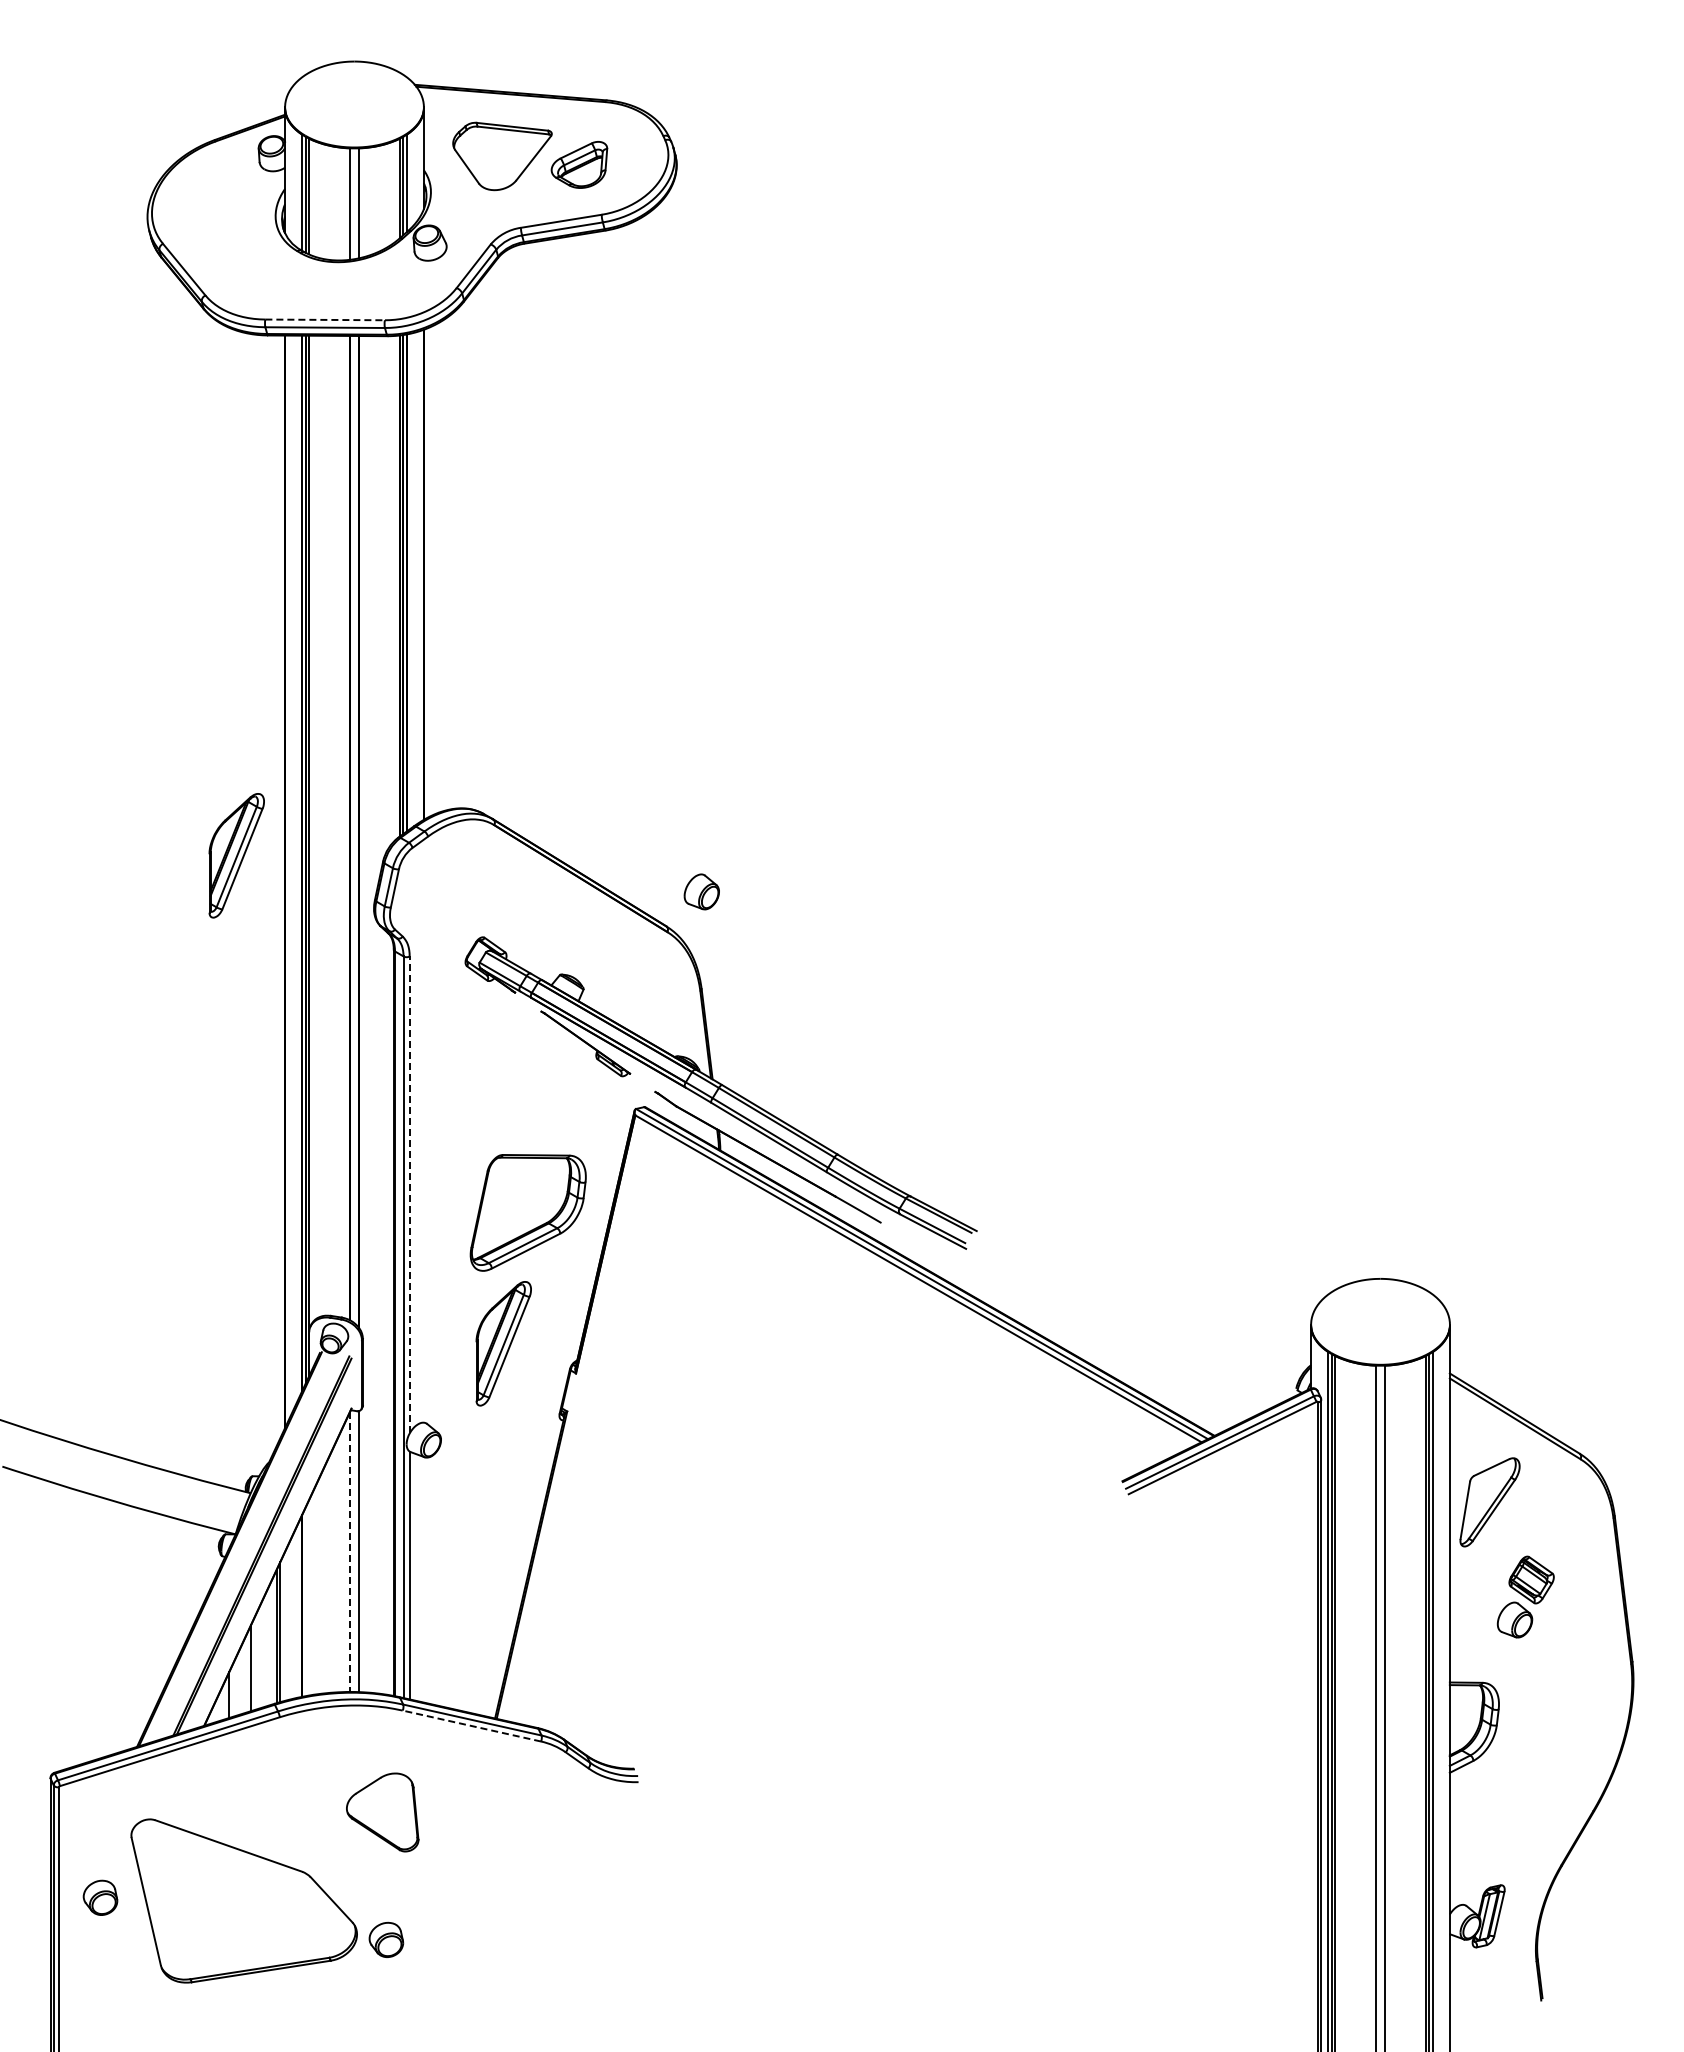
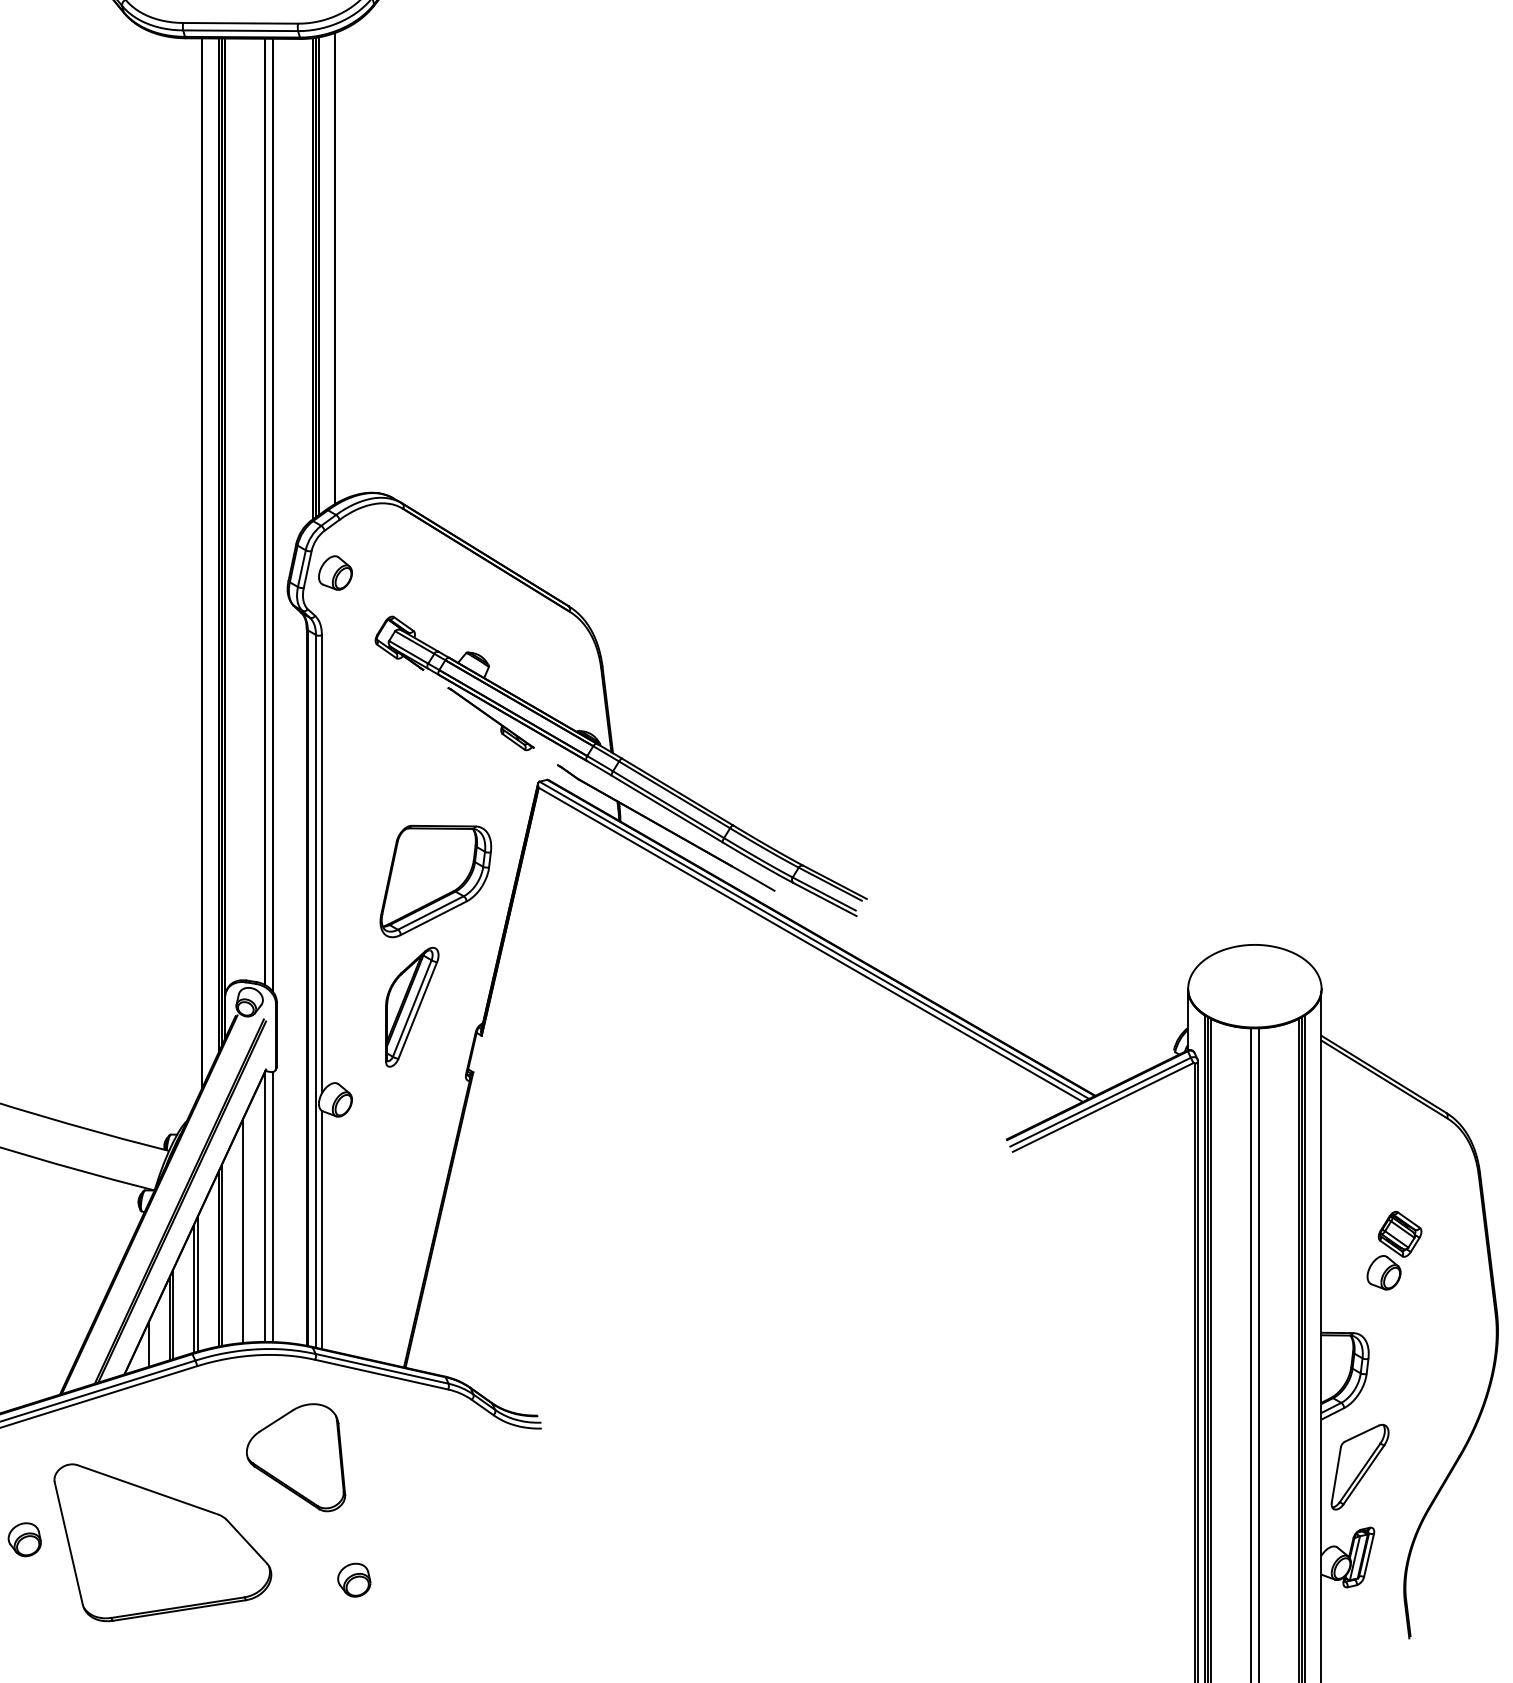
line: (325, 319) -> (241, 22), dashed -> solid
part: (236, 855) -> (155, 538), removed
part: (701, 891) -> (335, 572), moved
line: (409, 1194) -> (321, 863), dashed -> solid
part: (1489, 1502) -> (1359, 1467), moved
line: (350, 1552) -> (265, 1207), dashed -> solid
line: (327, 1576) -> (242, 1230), added
line: (305, 1601) -> (221, 1254), added
line: (254, 1663) -> (172, 1314), added
line: (471, 1726) -> (381, 1375), dashed -> solid
part: (382, 1812) -> (295, 1457), size x1.43
part: (386, 1939) -> (354, 1579), moved

